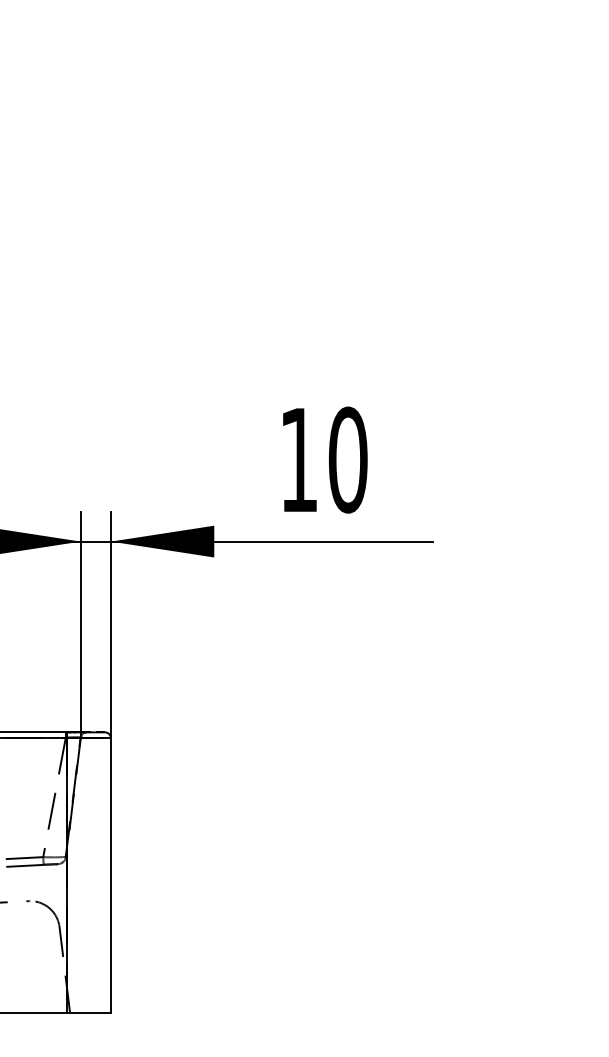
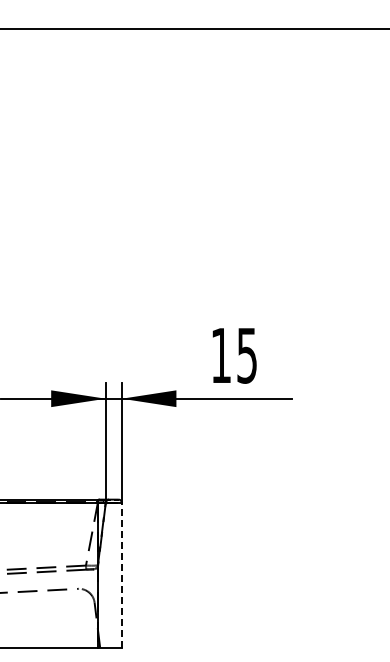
text: (348, 459) -> (247, 355), 10 -> 15
line: (110, 875) -> (121, 575), solid -> dashed

